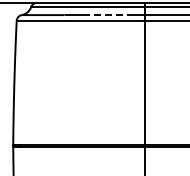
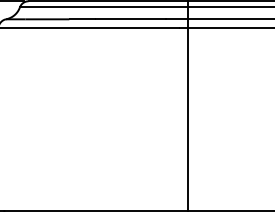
line: (106, 15) -> (131, 19), dashed -> solid

